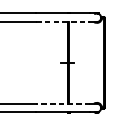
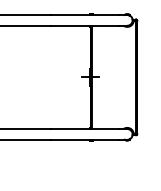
line: (63, 21) -> (85, 25), dashed -> solid
line: (63, 104) -> (84, 129), dashed -> solid

